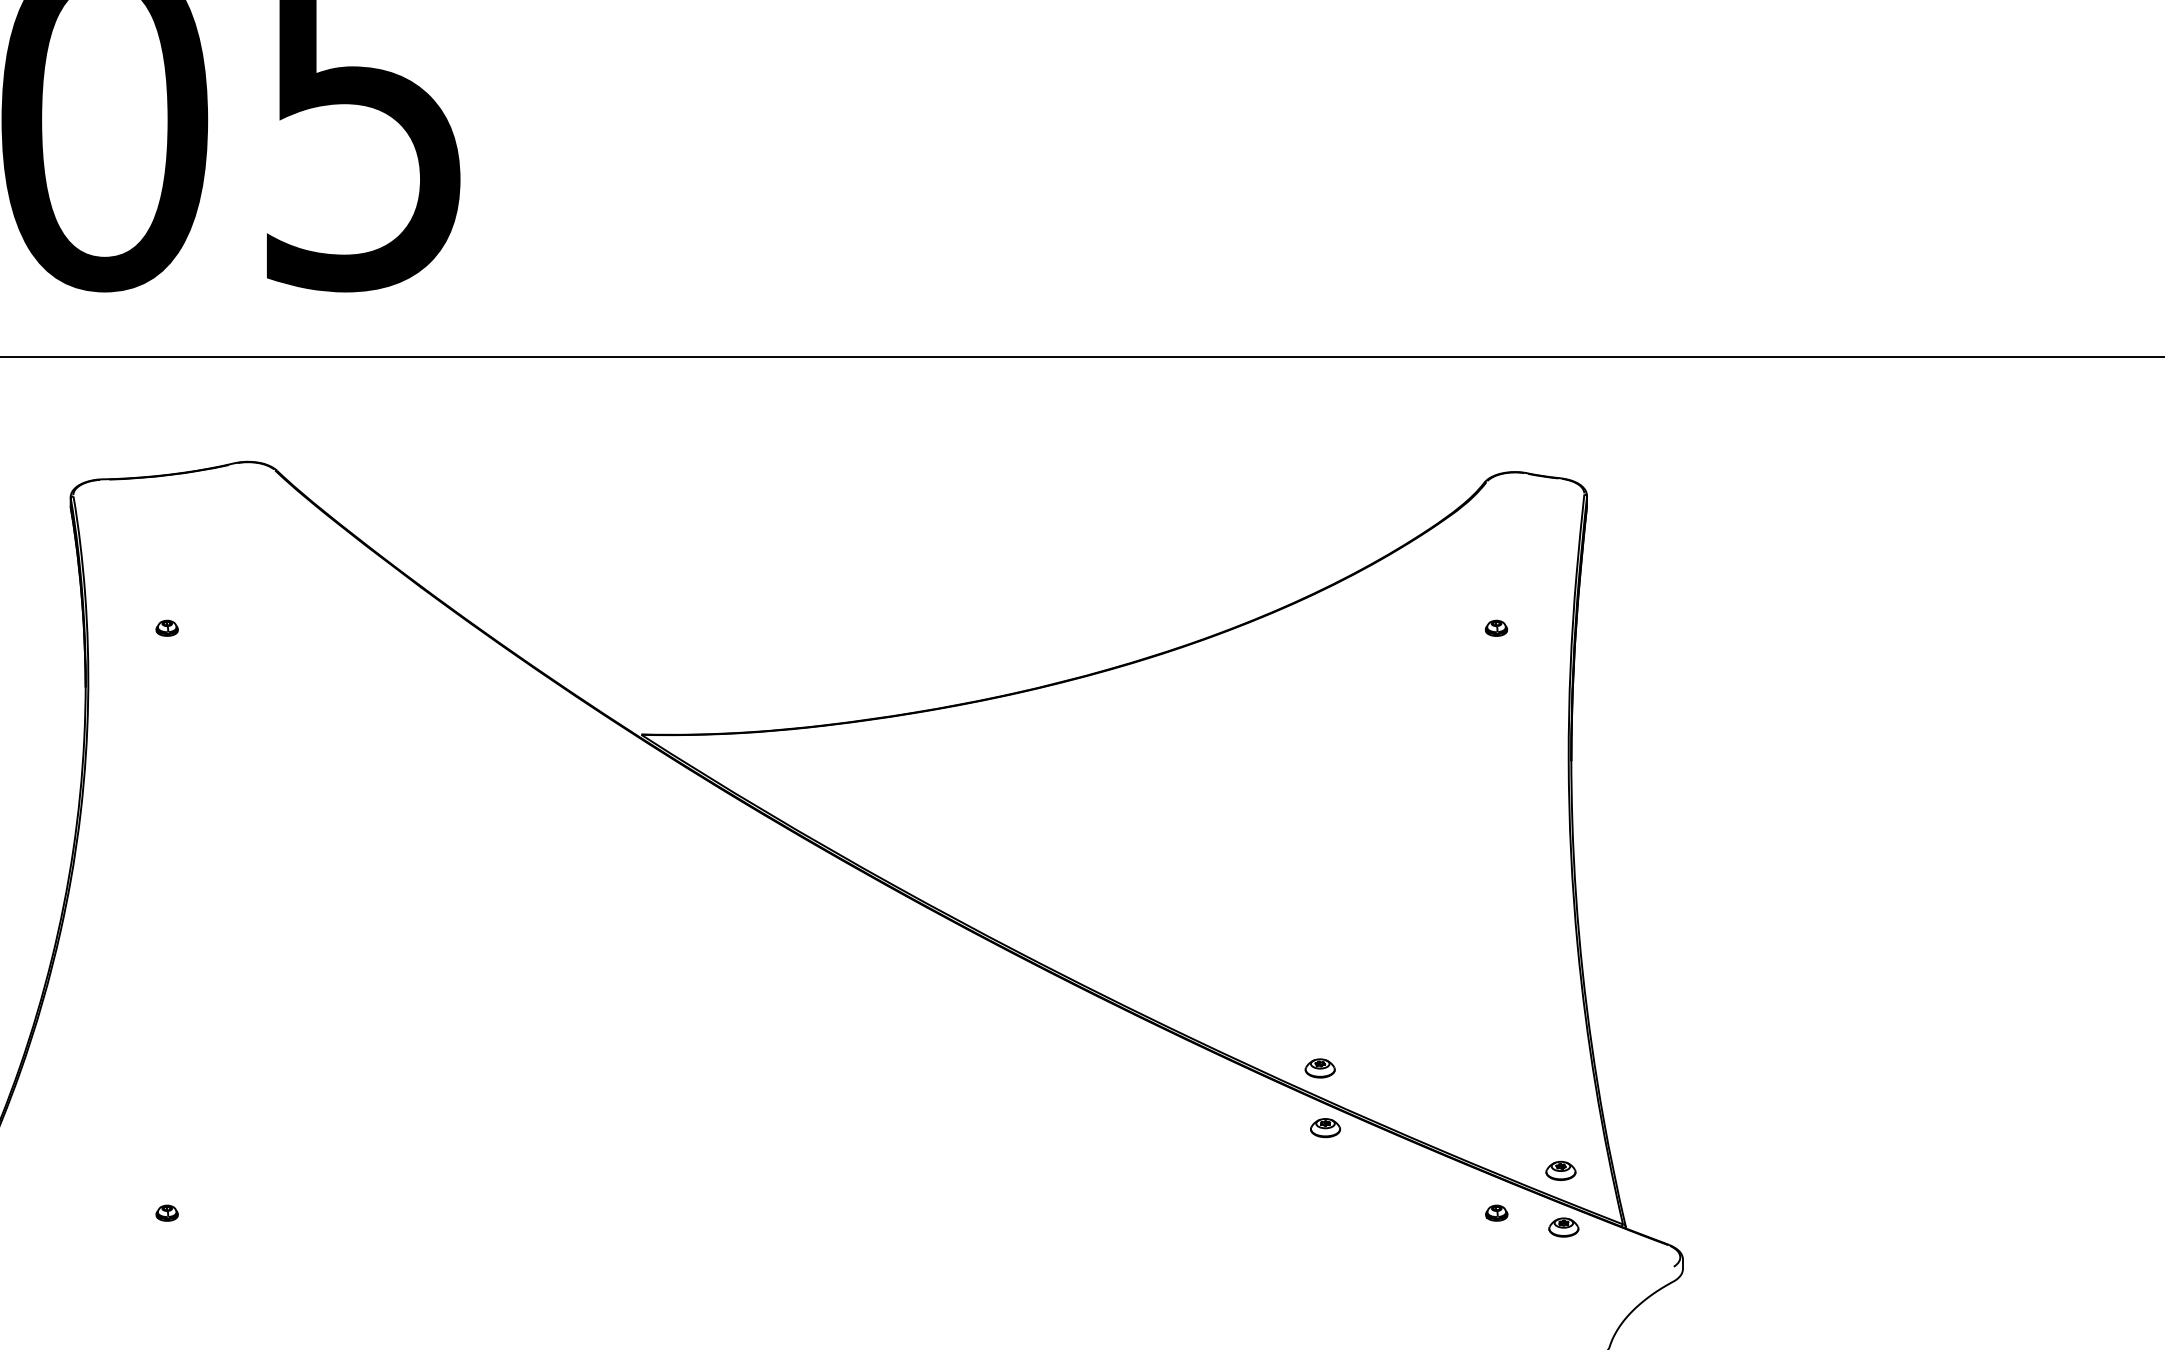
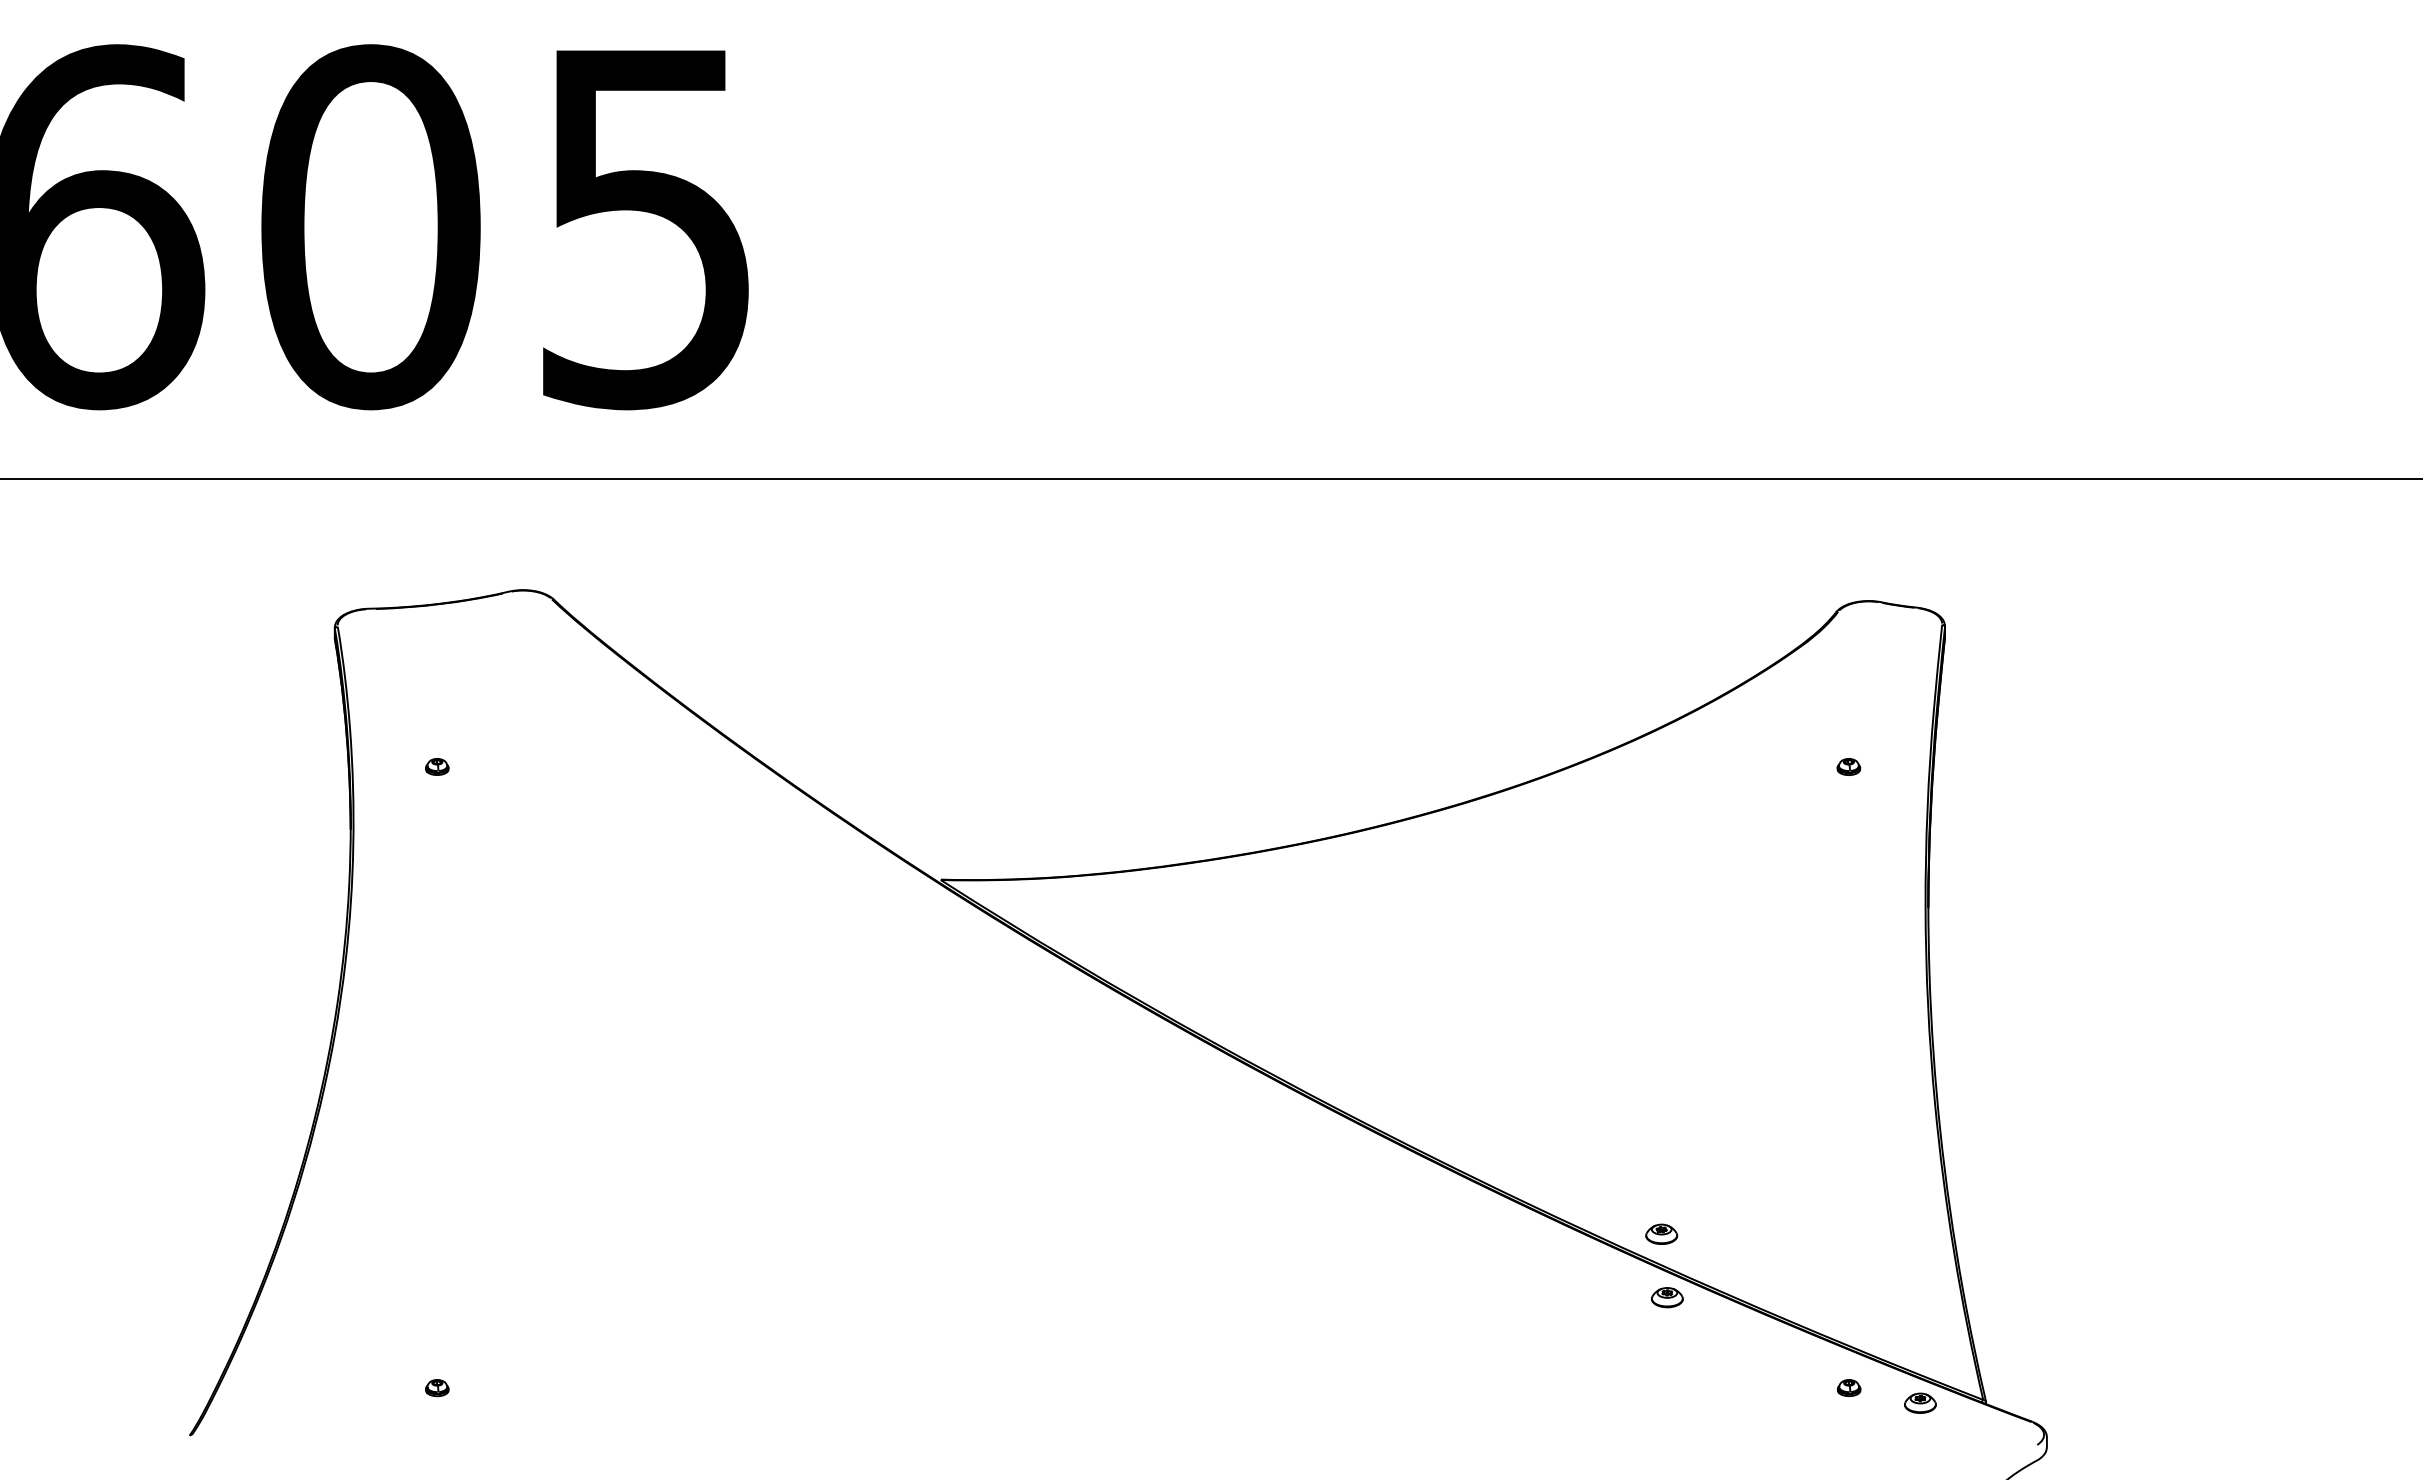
part: (1561, 1170) -> (1917, 1342), removed

